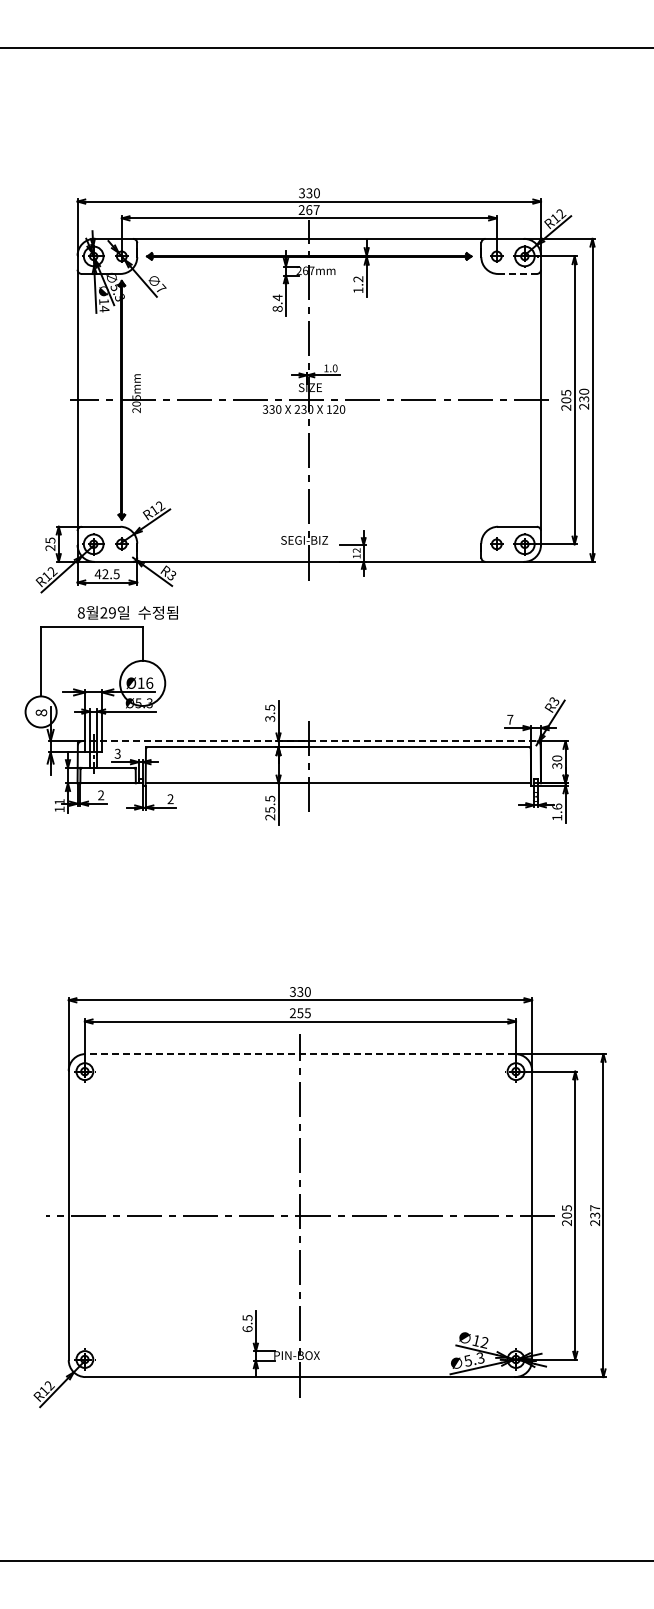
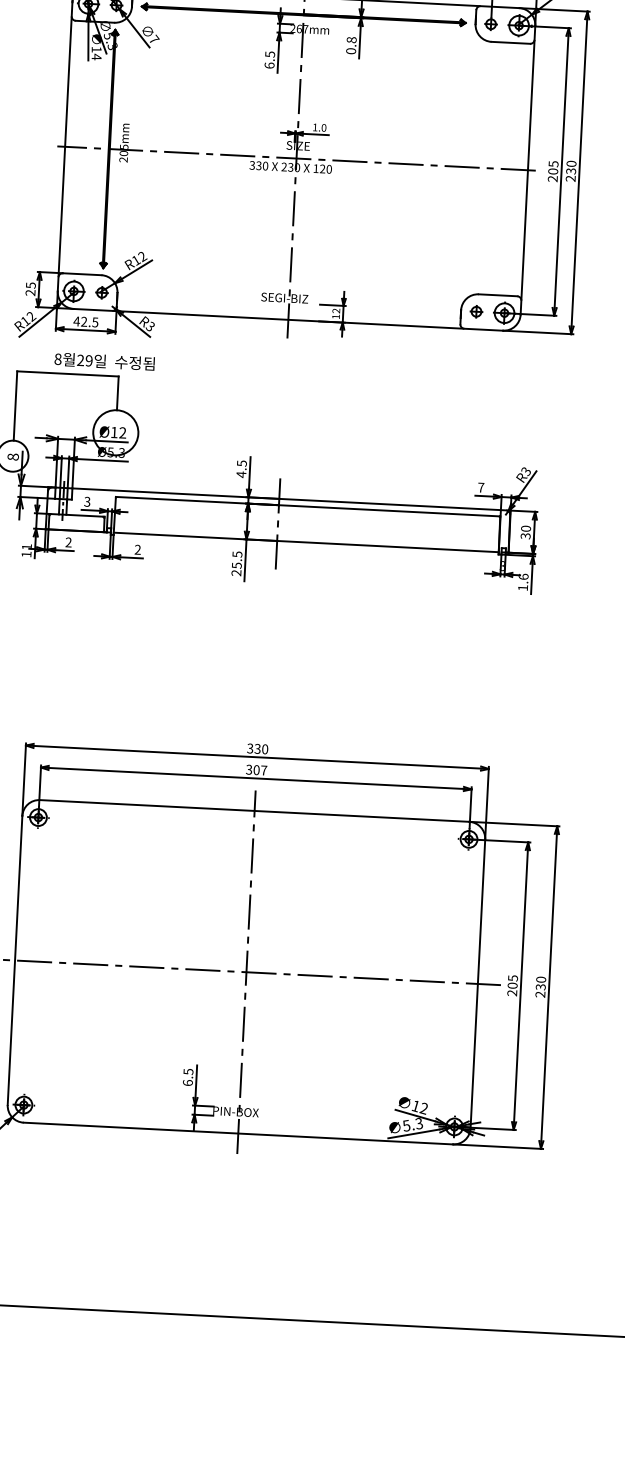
line: (517, 273) -> (510, 42), dashed -> solid
text: (358, 284) -> (351, 45), 1.2 -> 0.8
text: (277, 302) -> (269, 59), 8.4 -> 6.5
text: (149, 682) -> (122, 432), Ø16 -> Ø12
text: (270, 718) -> (241, 474), 3.5 -> 4.5
line: (309, 741) -> (279, 499), dashed -> solid
text: (300, 1013) -> (256, 770), 255 -> 307
line: (300, 1054) -> (254, 811), dashed -> solid
text: (595, 1208) -> (541, 980), 237 -> 230

